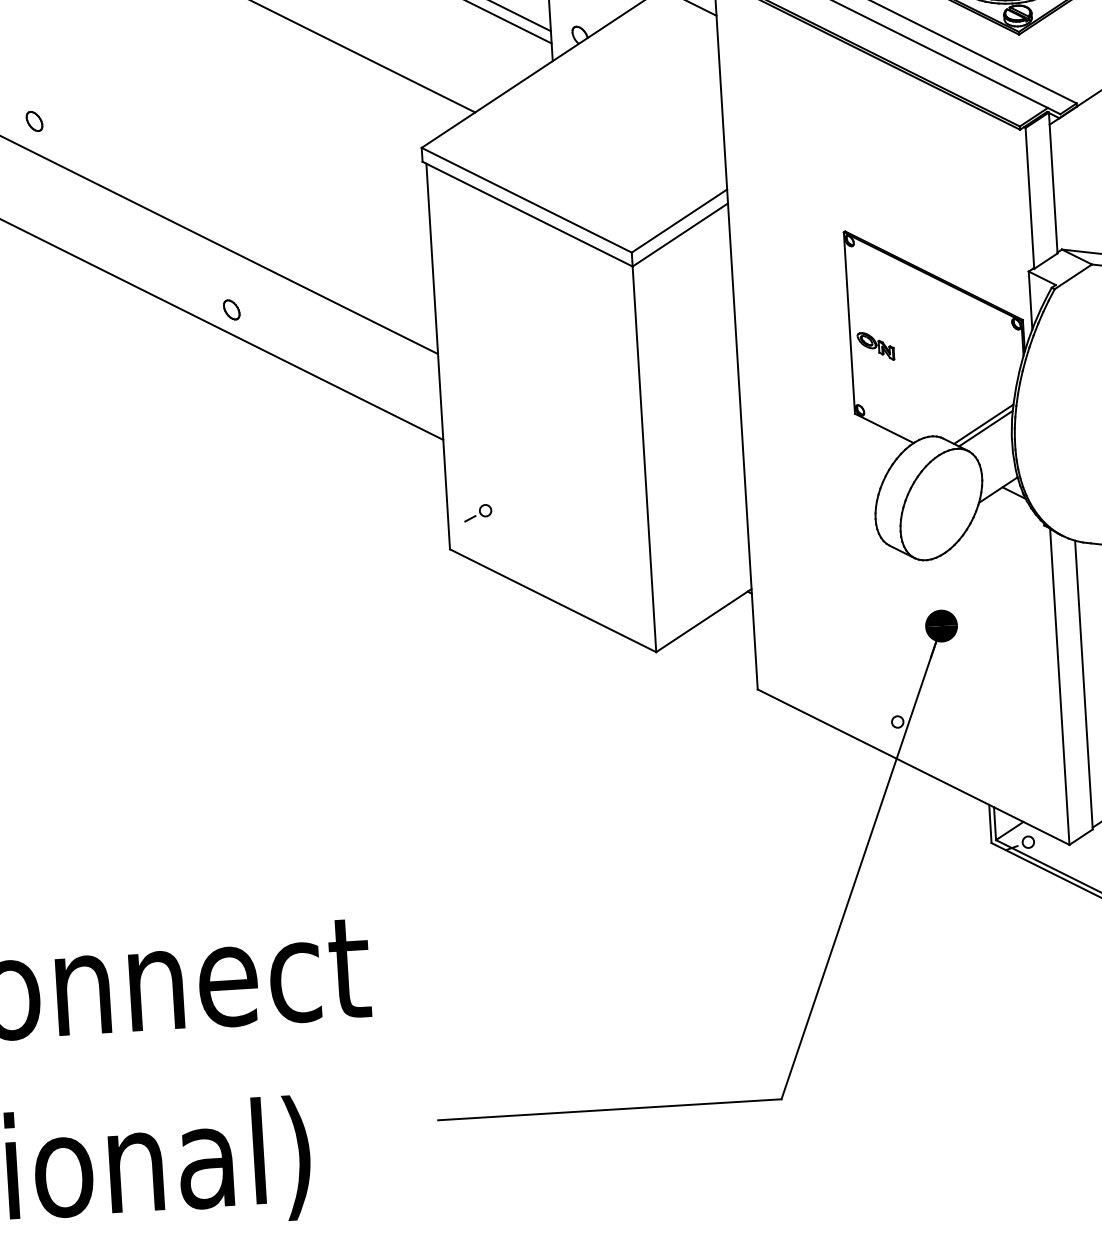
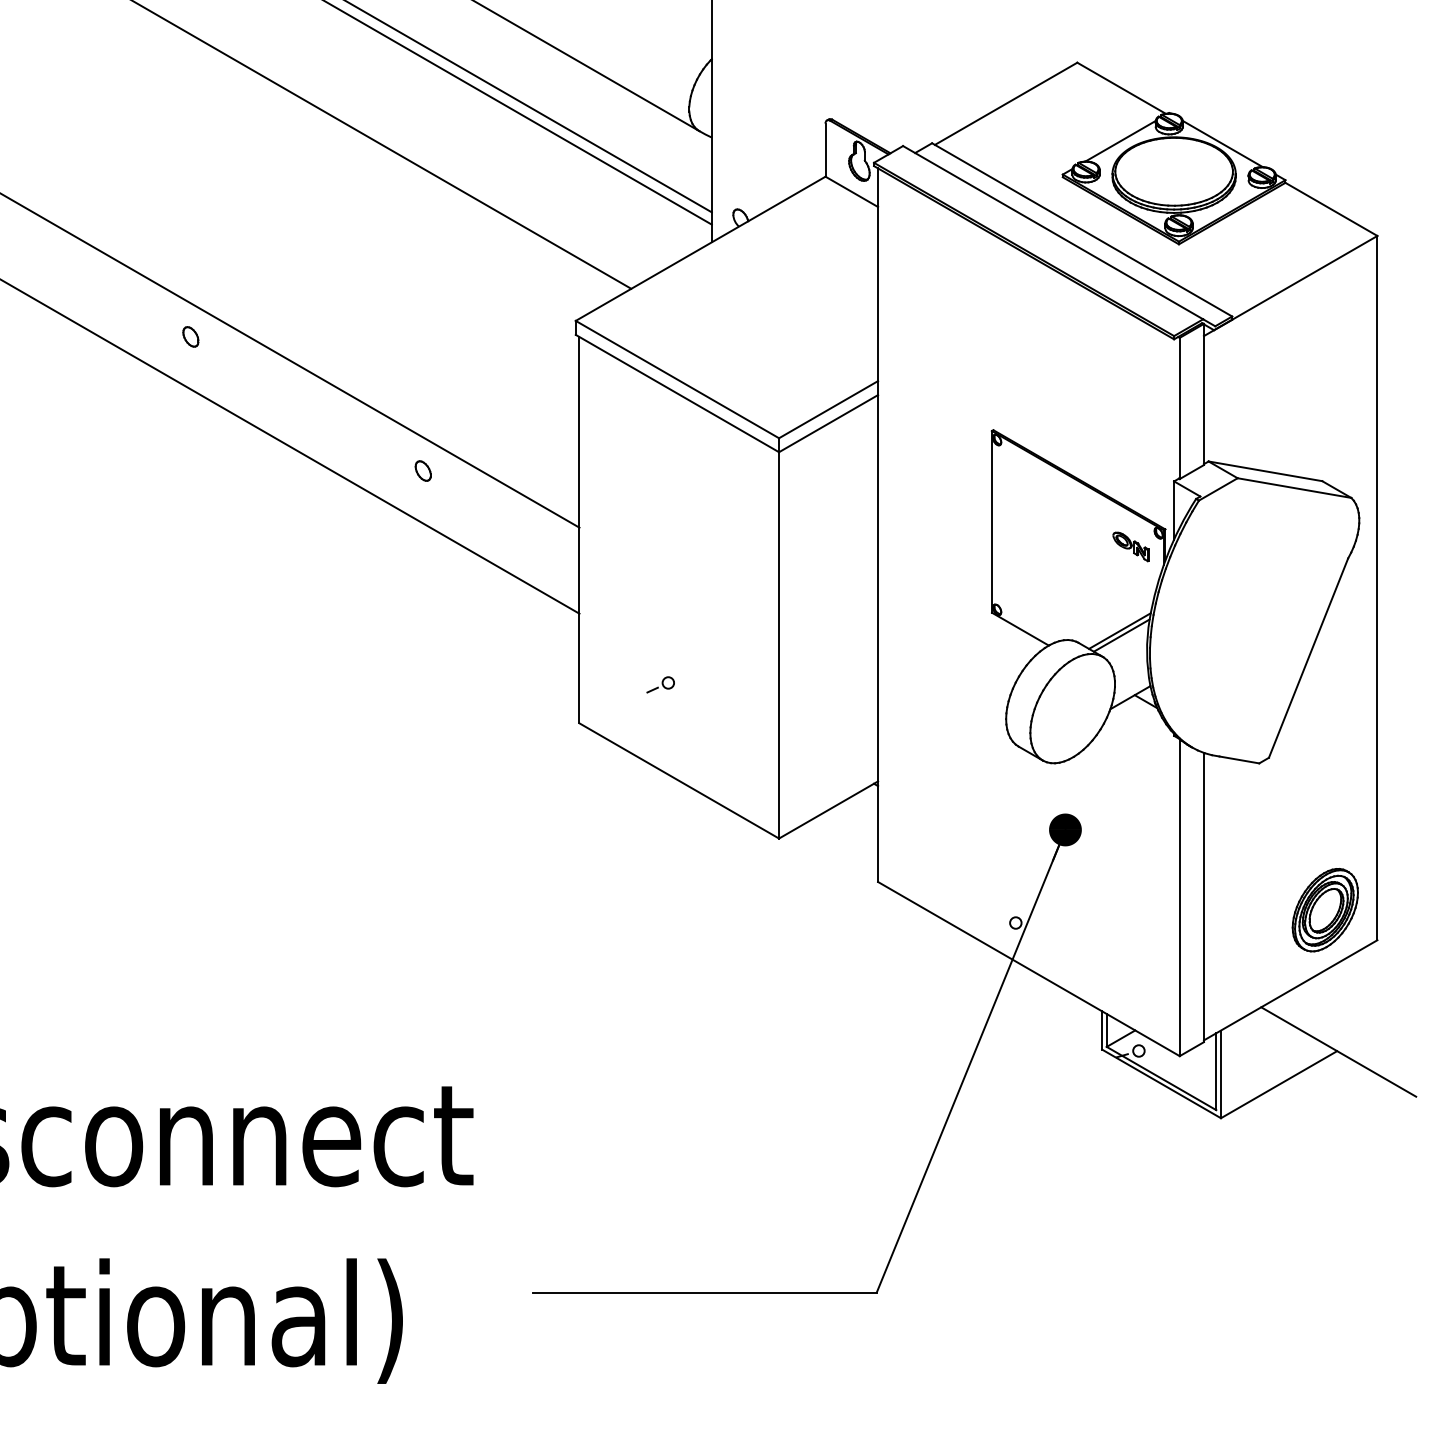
part: (34, 121) -> (190, 336), moved
part: (230, 309) -> (422, 470), moved
part: (875, 346) -> (1130, 546), moved
part: (477, 512) -> (660, 684), moved

